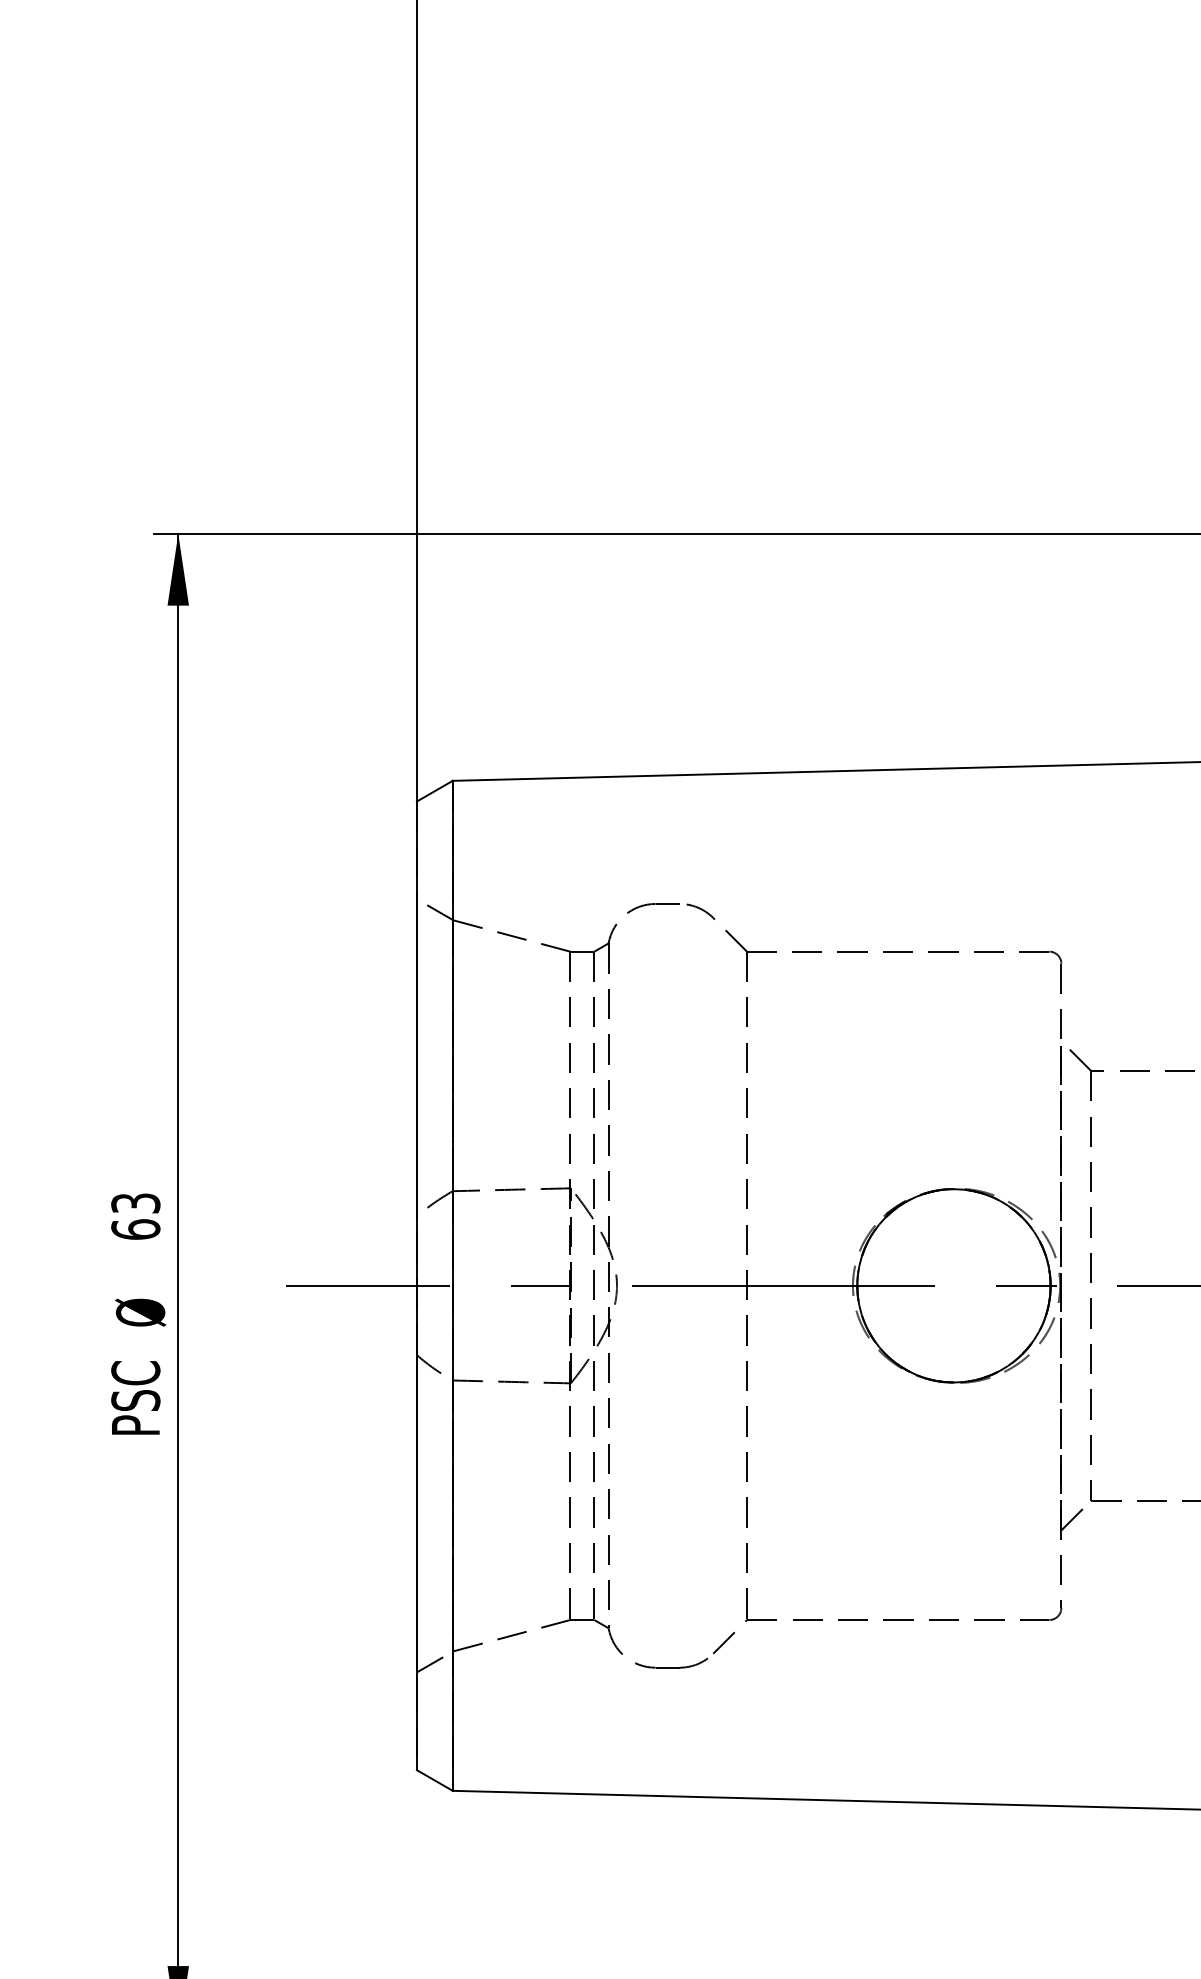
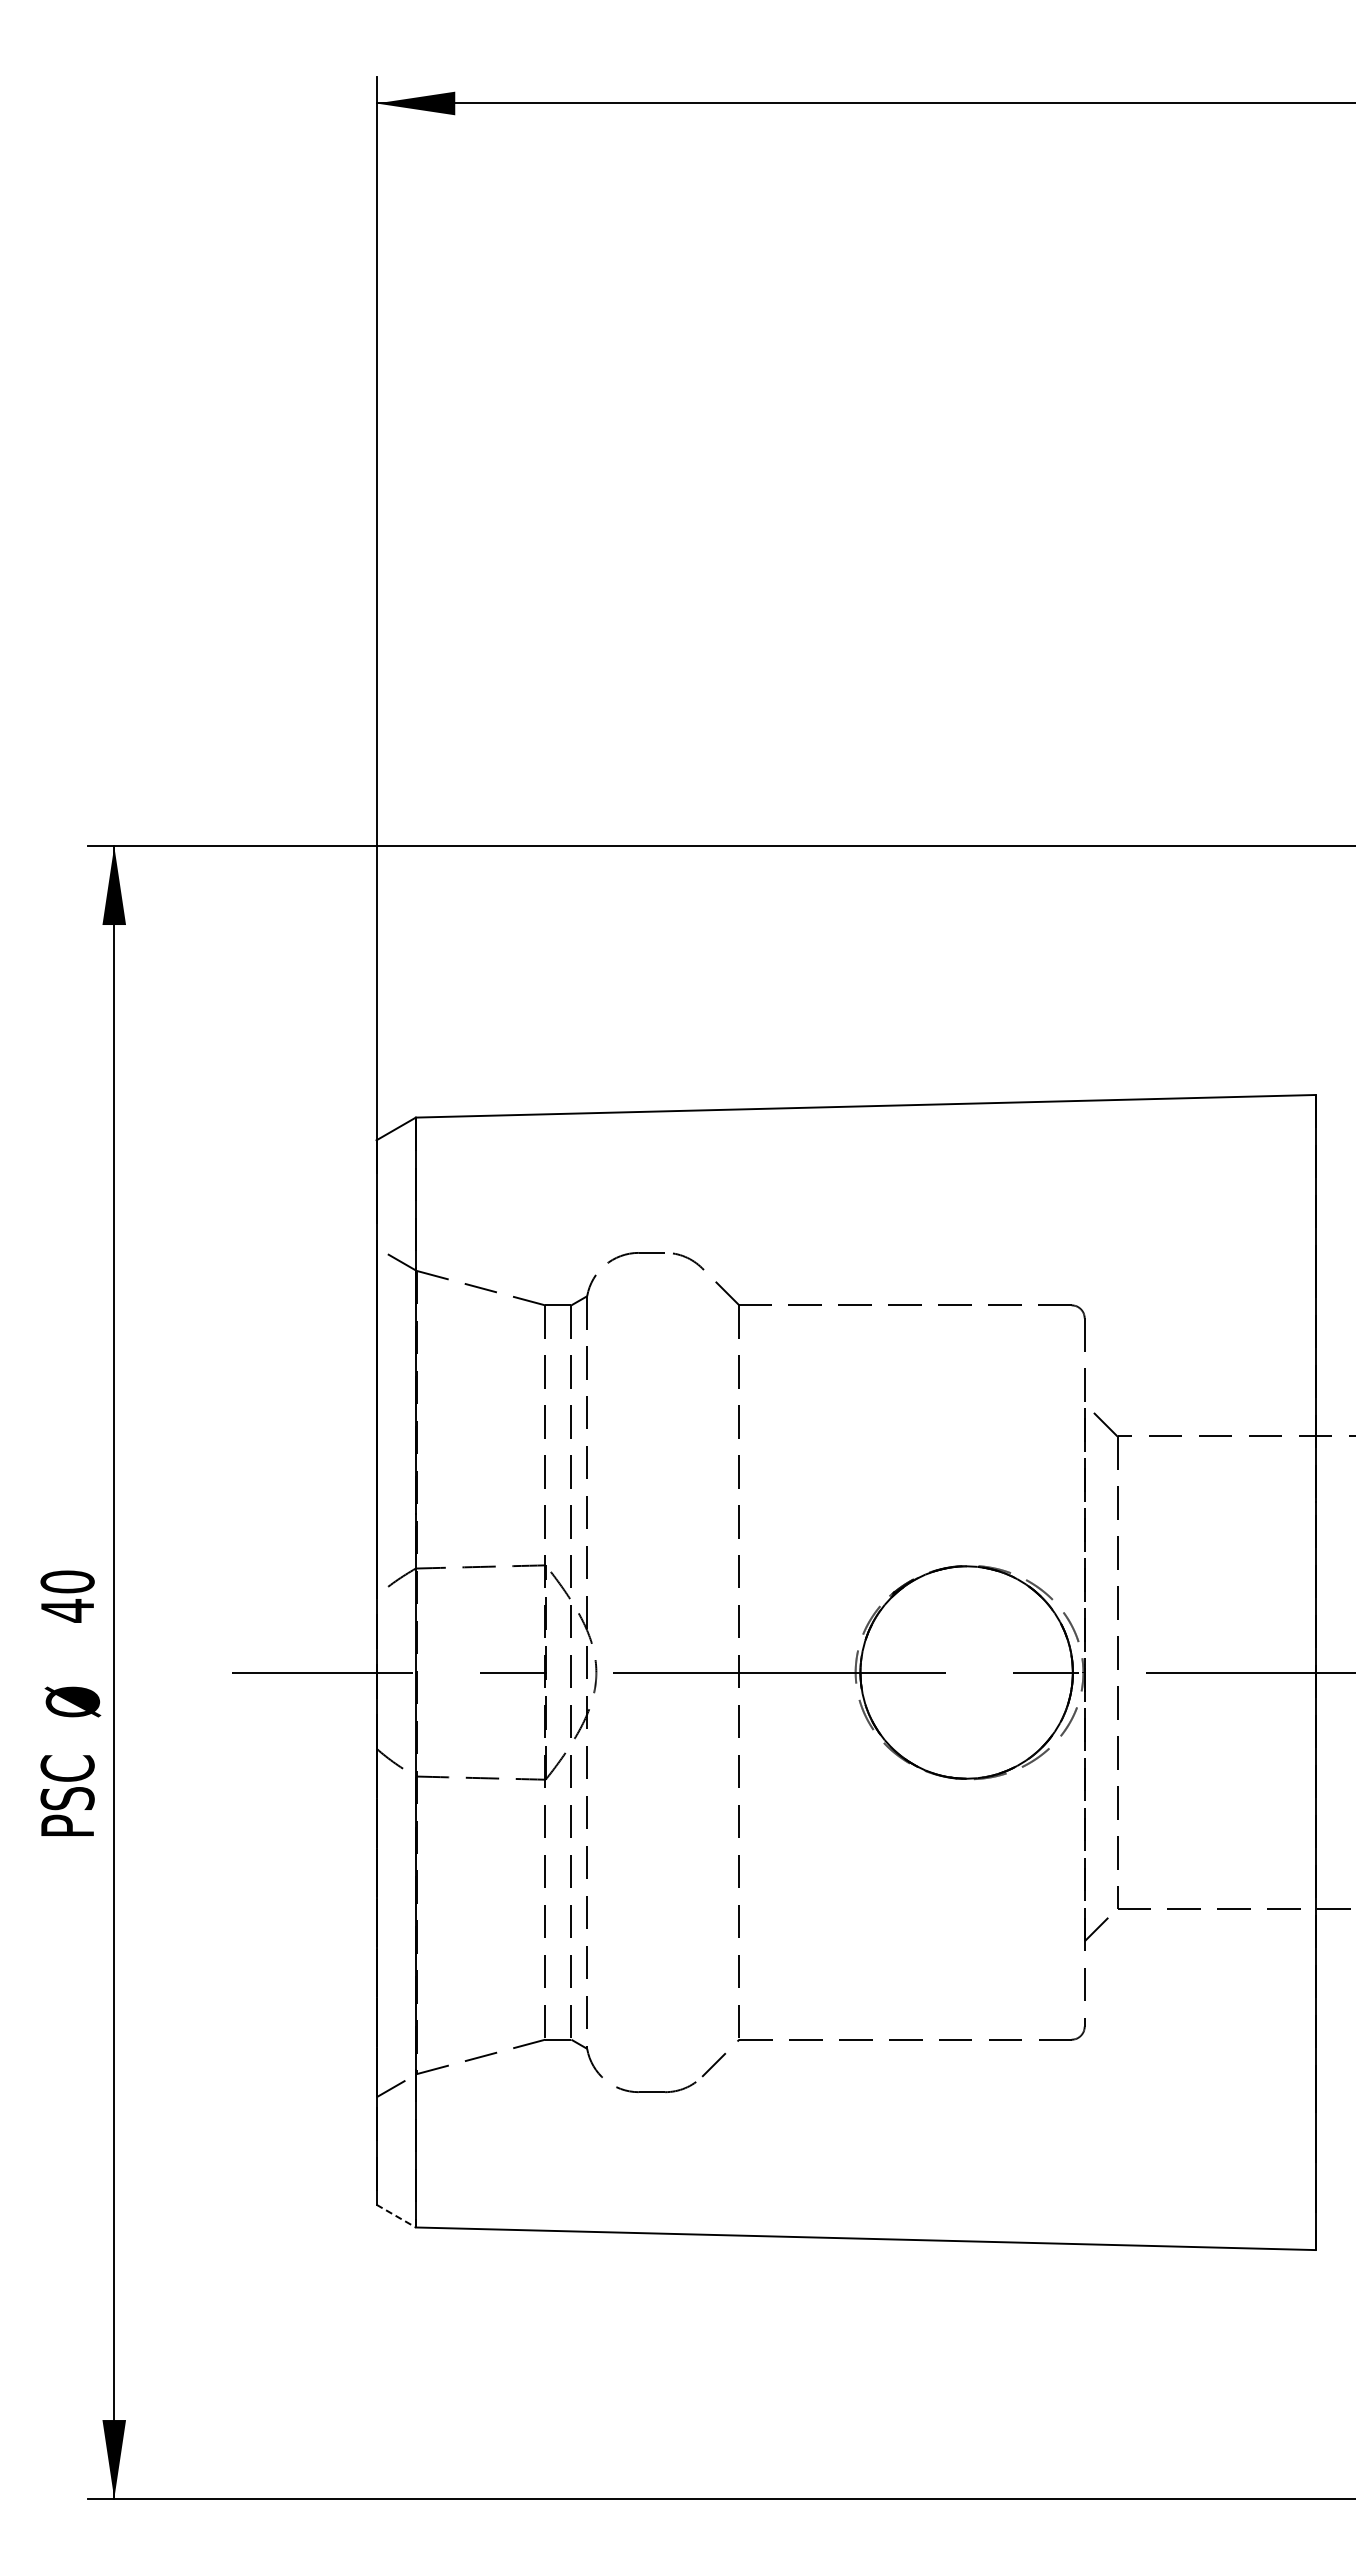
text: (135, 1216) -> (67, 1596), 63 -> 40
line: (435, 1780) -> (396, 2216), solid -> dashed

